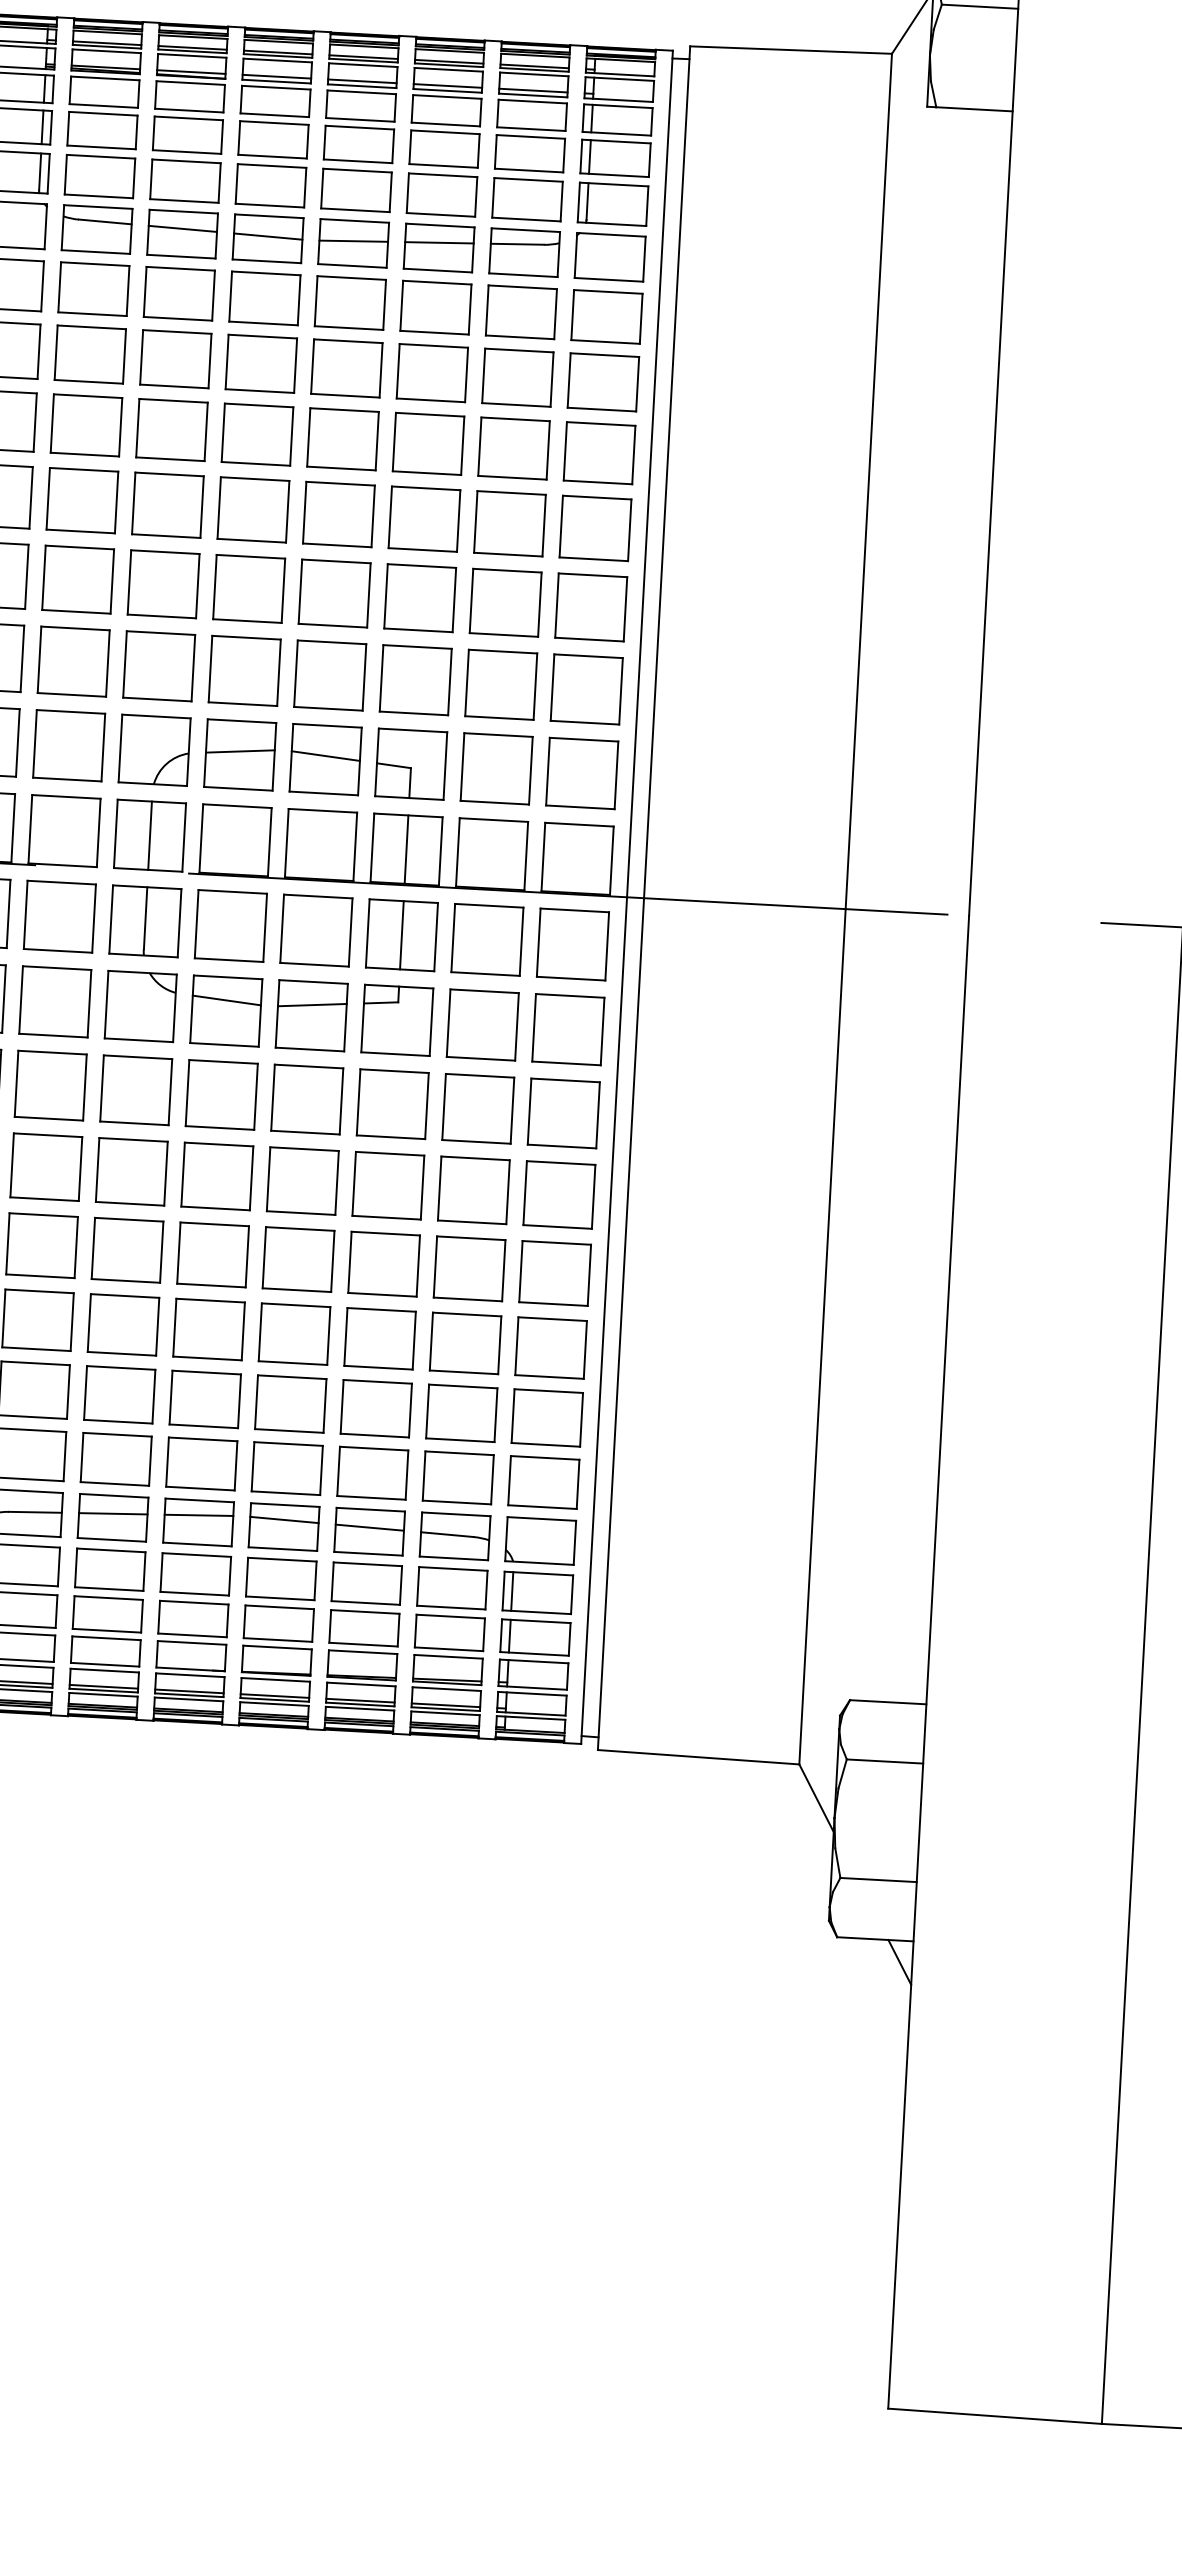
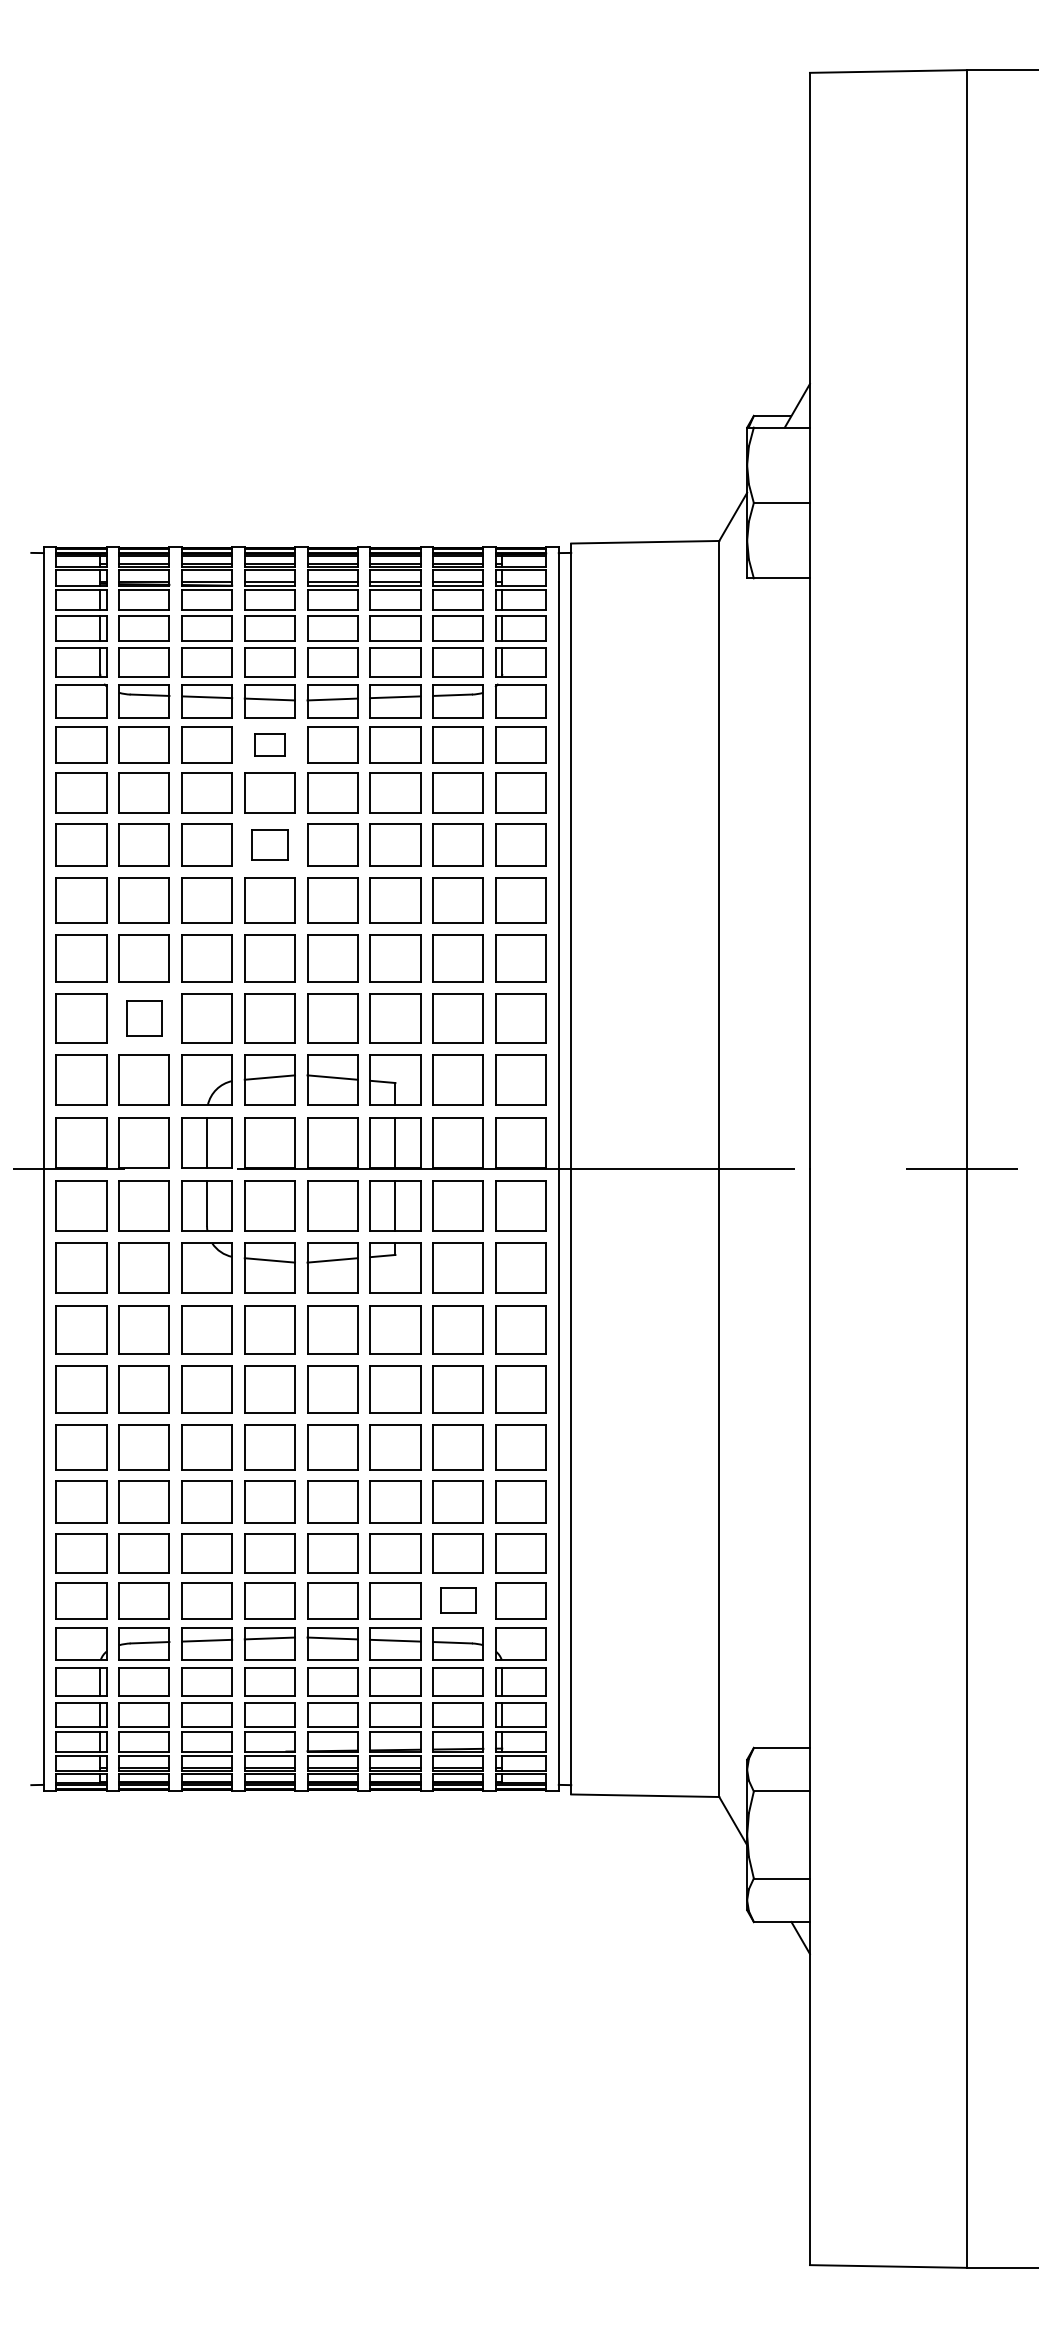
part: (264, 297) -> (269, 744), size x0.6
part: (257, 434) -> (269, 844), size x0.7
part: (72, 661) -> (143, 1018), size x0.7
part: (457, 1477) -> (457, 1600), size x0.7

